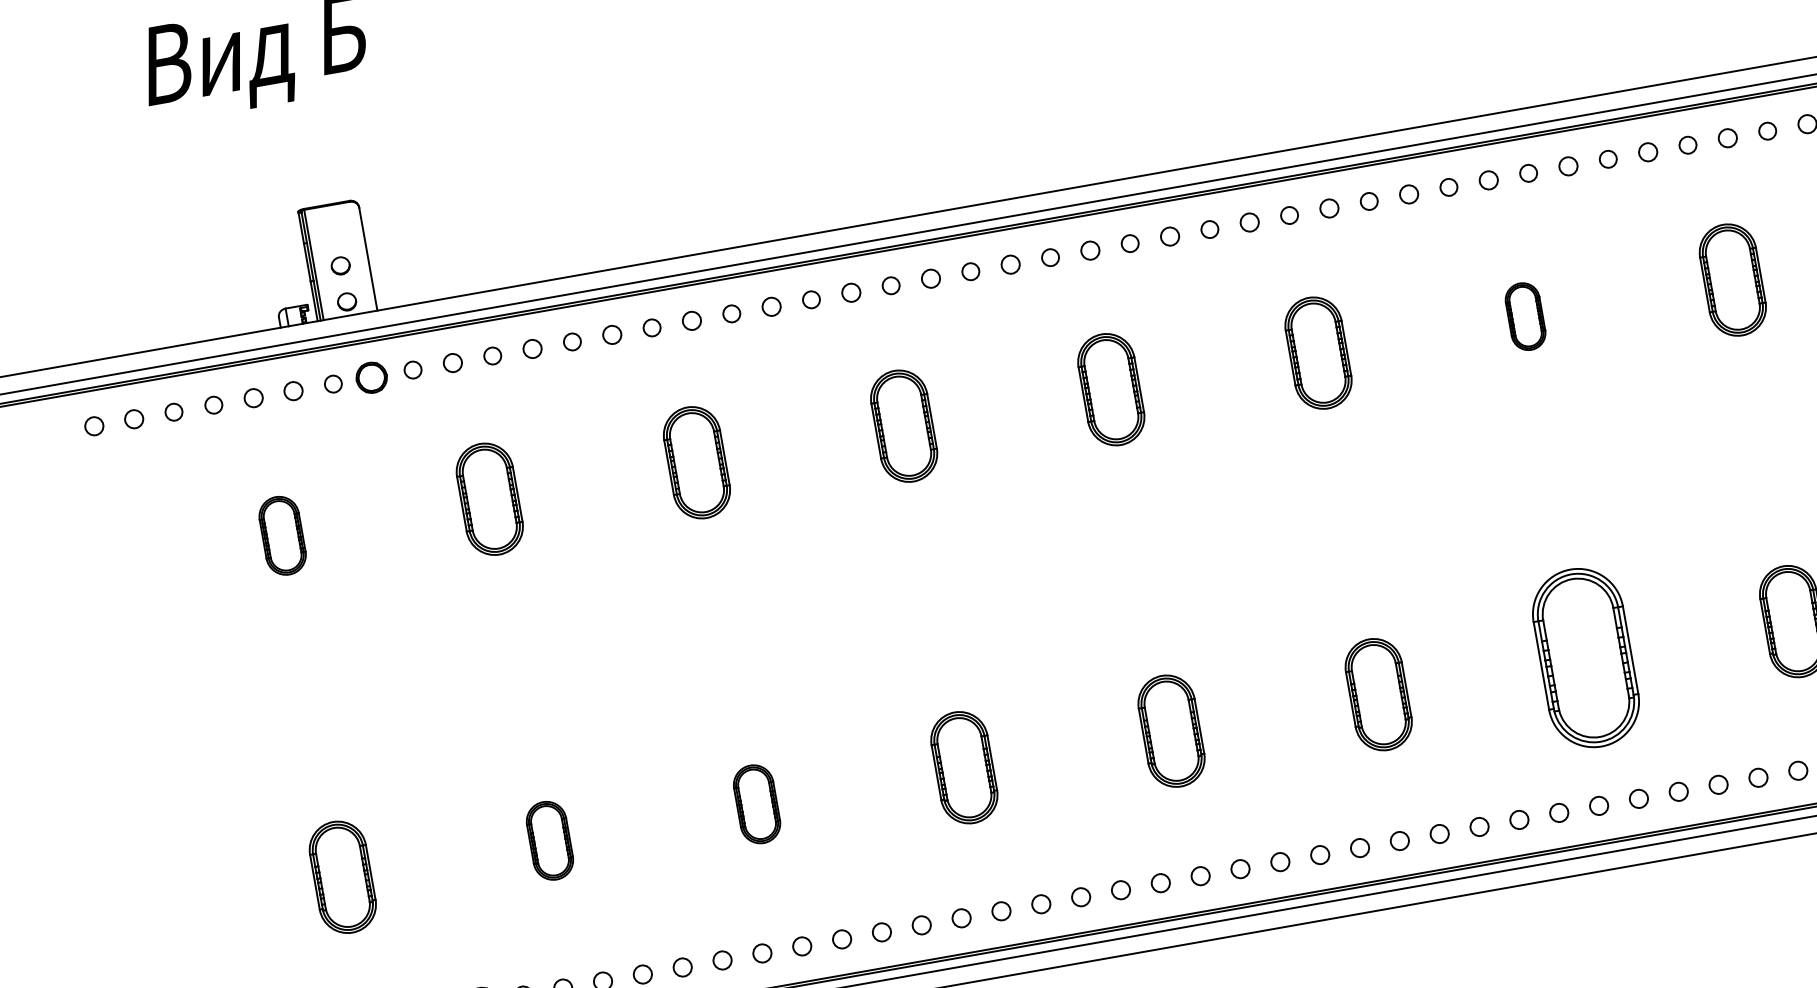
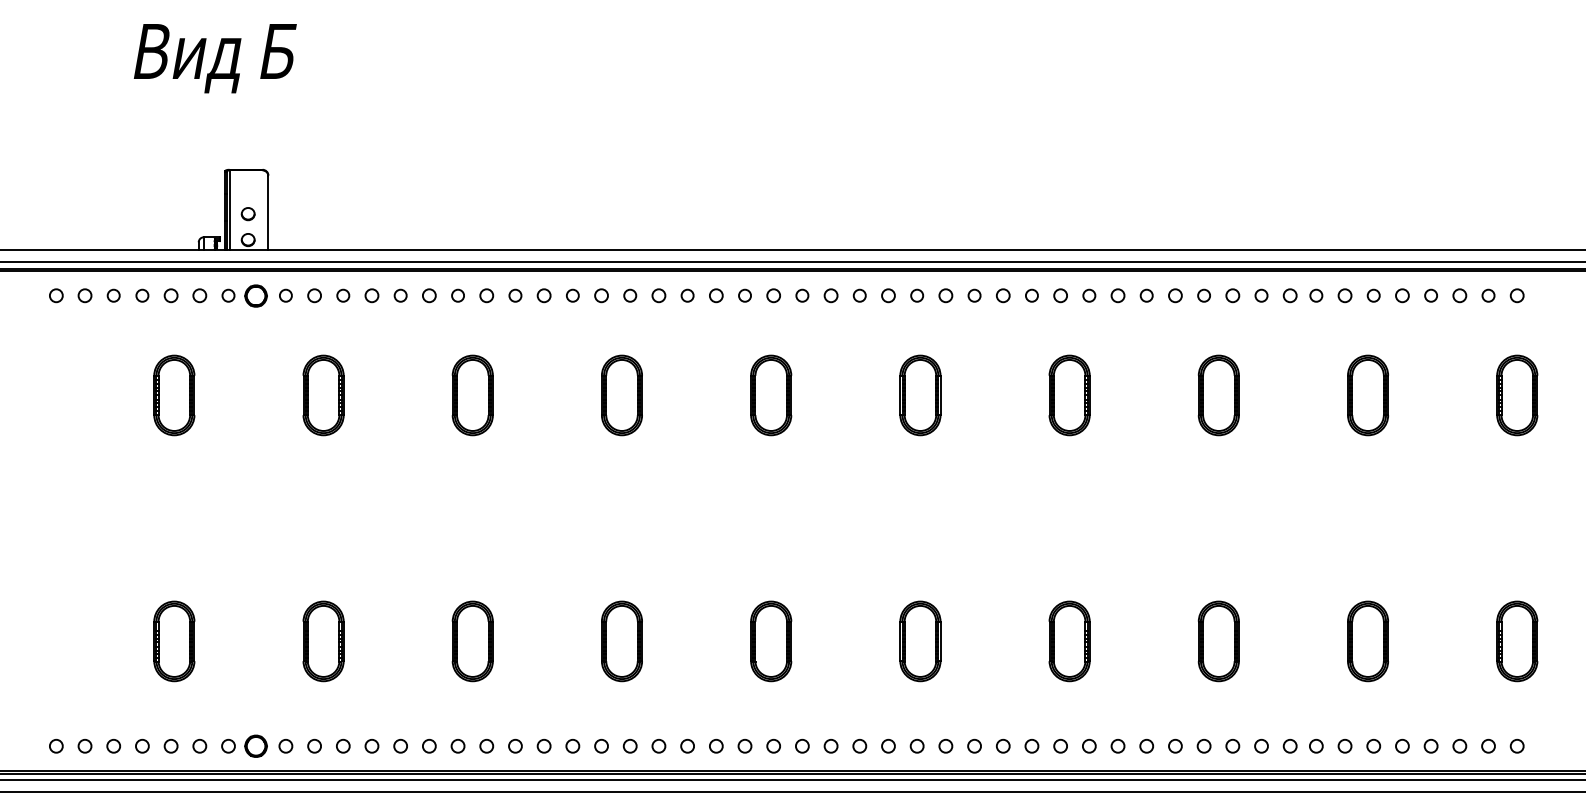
part: (1525, 316) -> (1069, 395), size x1.67
part: (282, 535) -> (174, 395), size x1.43
part: (1585, 658) -> (1069, 641), size x0.62
part: (756, 804) -> (472, 641), size x1.43
part: (549, 840) -> (323, 641), size x1.43

